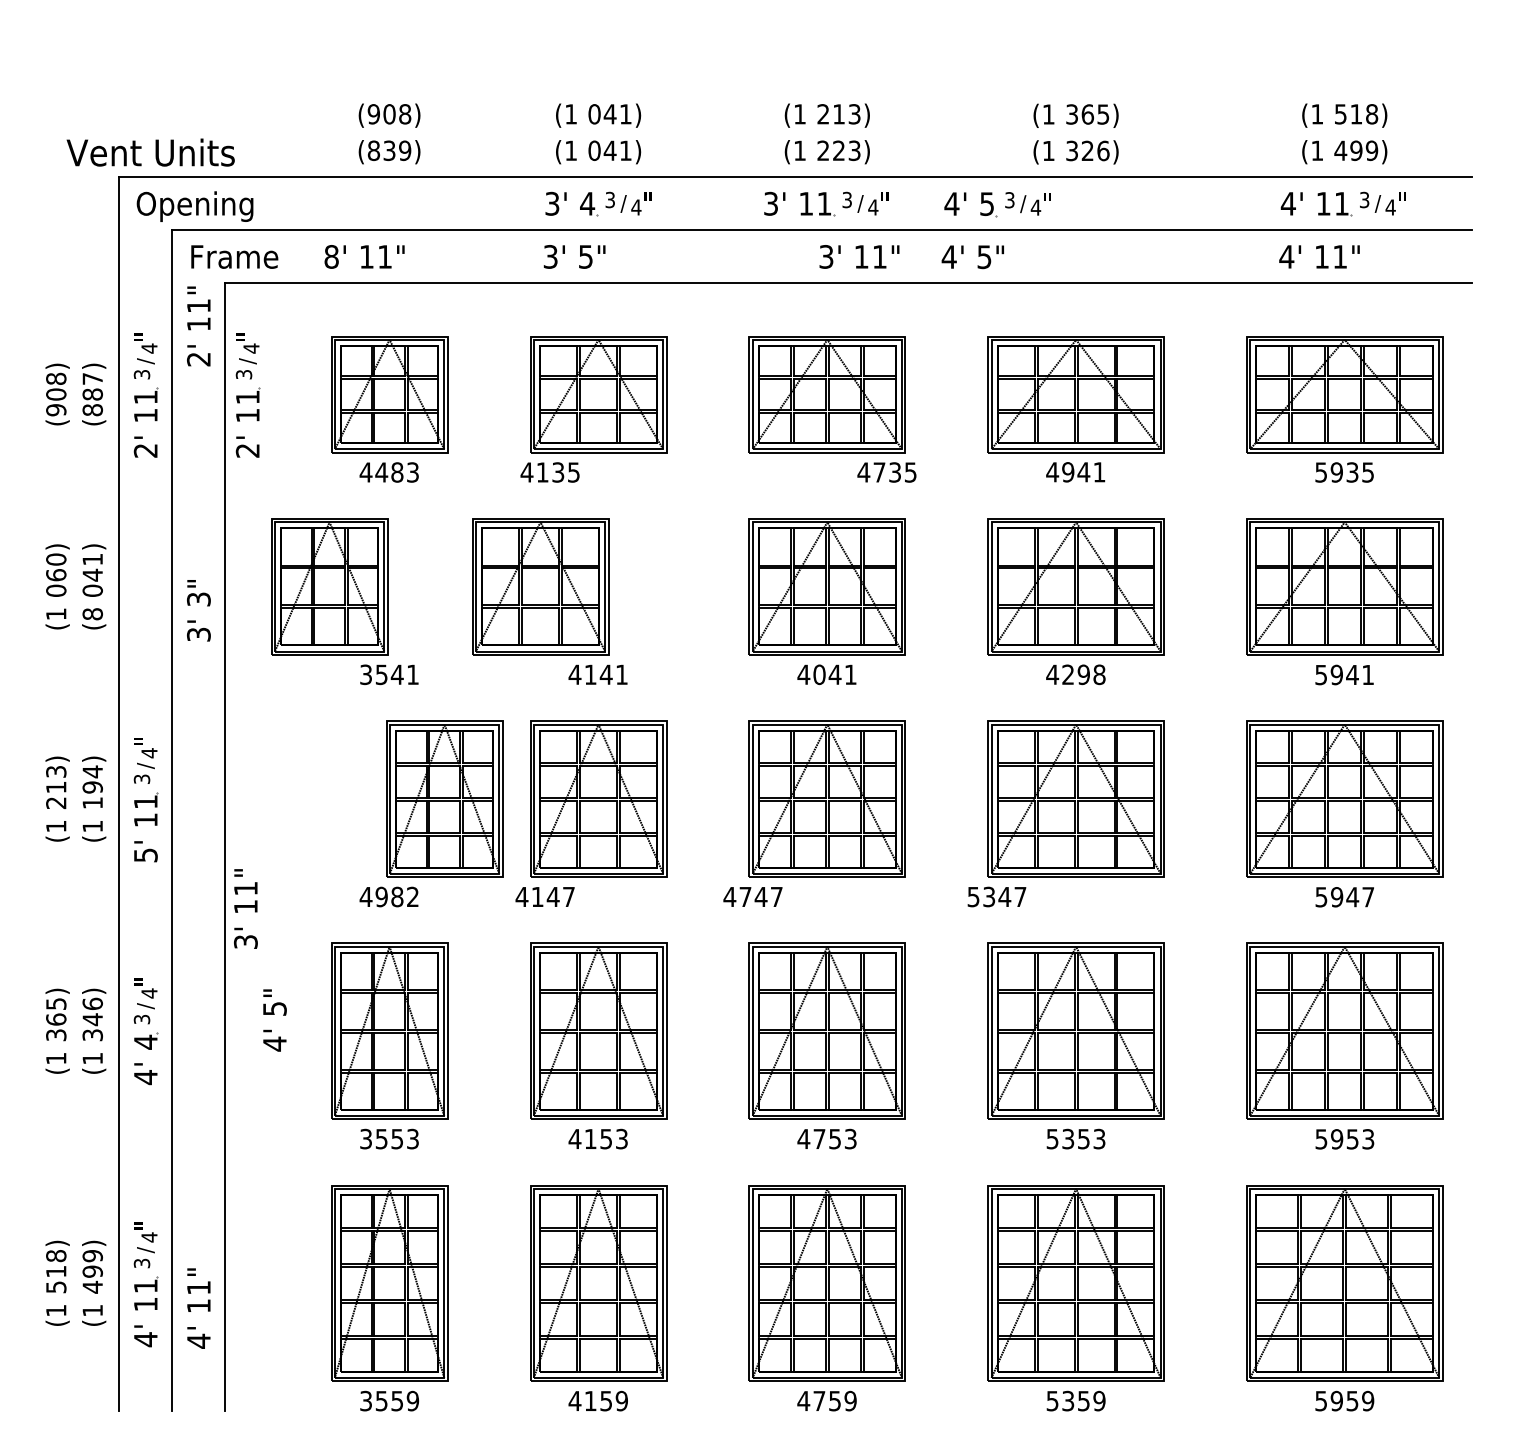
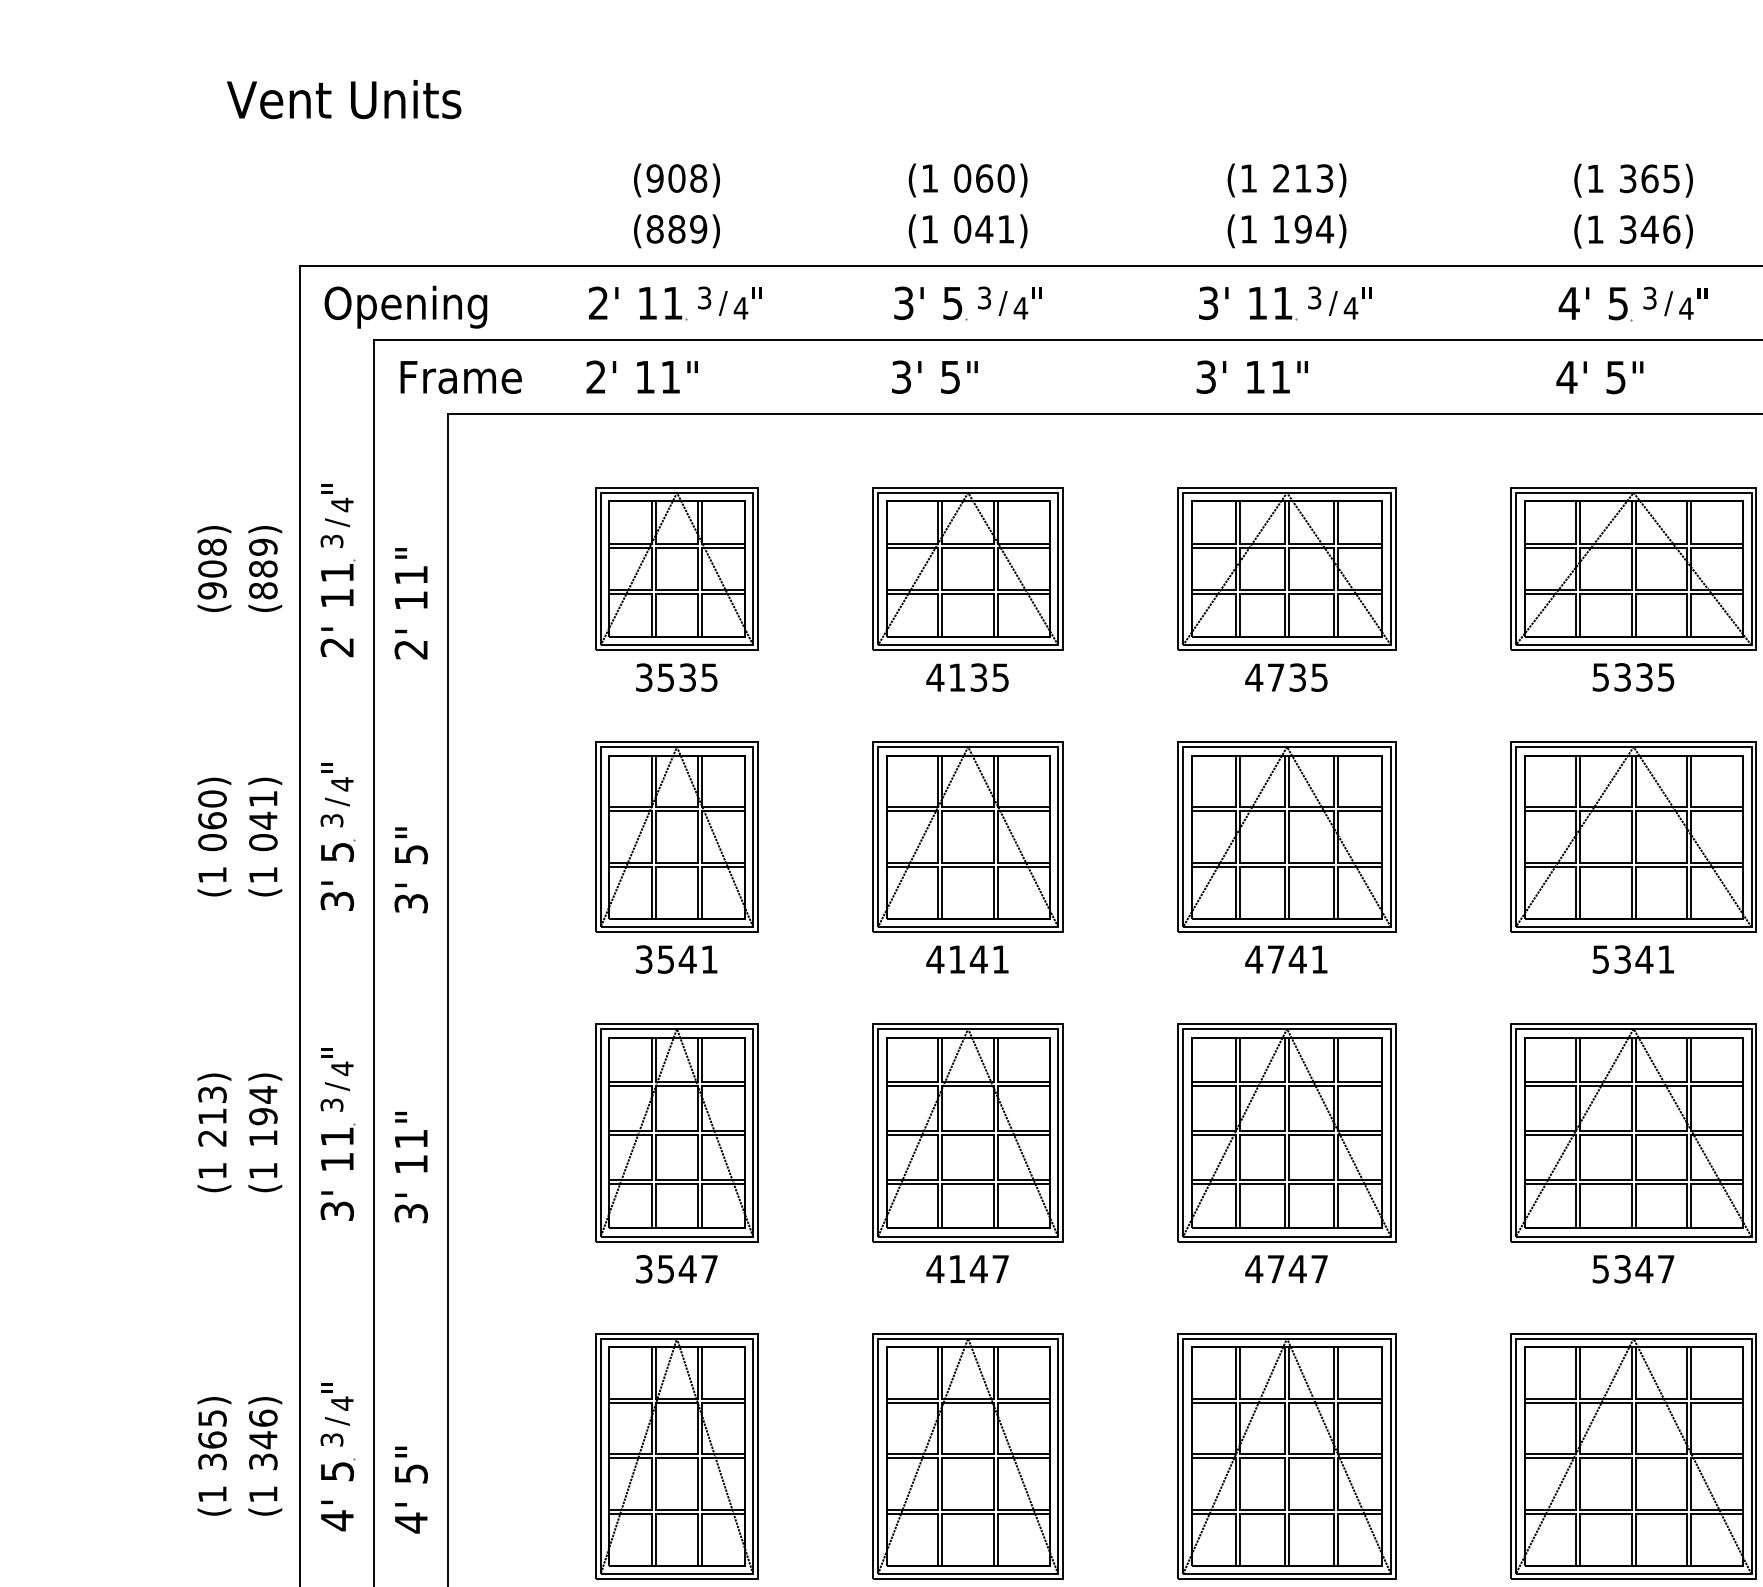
text: (617, 114) -> (994, 178), 041) -> 060)
text: (389, 150) -> (676, 228), (839) -> (889)
text: (839, 150) -> (1303, 228), 223) -> 194)
text: (1087, 150) -> (1649, 228), 326) -> 346)
text: (150, 152) -> (343, 99), moved
part: (388, 203) -> (675, 302), added
text: (587, 203) -> (952, 302), 4 -> 5
part: (997, 204) -> (1632, 304), moved
text: (331, 256) -> (596, 376), 8' -> 2'
text: (859, 256) -> (1252, 376), moved
text: (972, 257) -> (1599, 378), moved
text: (198, 326) -> (410, 603), moved
text: (92, 378) -> (262, 546), (887) -> (889)
part: (247, 395) -> (478, 570), removed
text: (388, 472) -> (675, 677), 4483 -> 3535
text: (549, 472) -> (966, 677), moved
text: (886, 472) -> (1285, 677), moved
text: (1075, 472) -> (1632, 677), 4941 -> 5335
part: (145, 586) -> (336, 836), added
part: (329, 586) -> (676, 836), moved
part: (540, 586) -> (968, 836), moved
text: (198, 598) -> (410, 853), 3" -> 5"
text: (92, 614) -> (262, 875), (8 -> (1
text: (819, 674) -> (1276, 959), 4041 -> 4741
text: (1075, 674) -> (1632, 959), 4298 -> 5341
part: (444, 798) -> (676, 1131), moved
text: (145, 854) -> (336, 1209), 5' -> 3'
text: (388, 896) -> (675, 1268), 4982 -> 3547
text: (544, 896) -> (966, 1268), moved
text: (752, 896) -> (1285, 1268), moved
text: (996, 896) -> (1632, 1268), moved
text: (245, 908) -> (410, 1166), moved
text: (274, 1020) -> (410, 1490), moved
text: (145, 1041) -> (336, 1470), 4 -> 5

